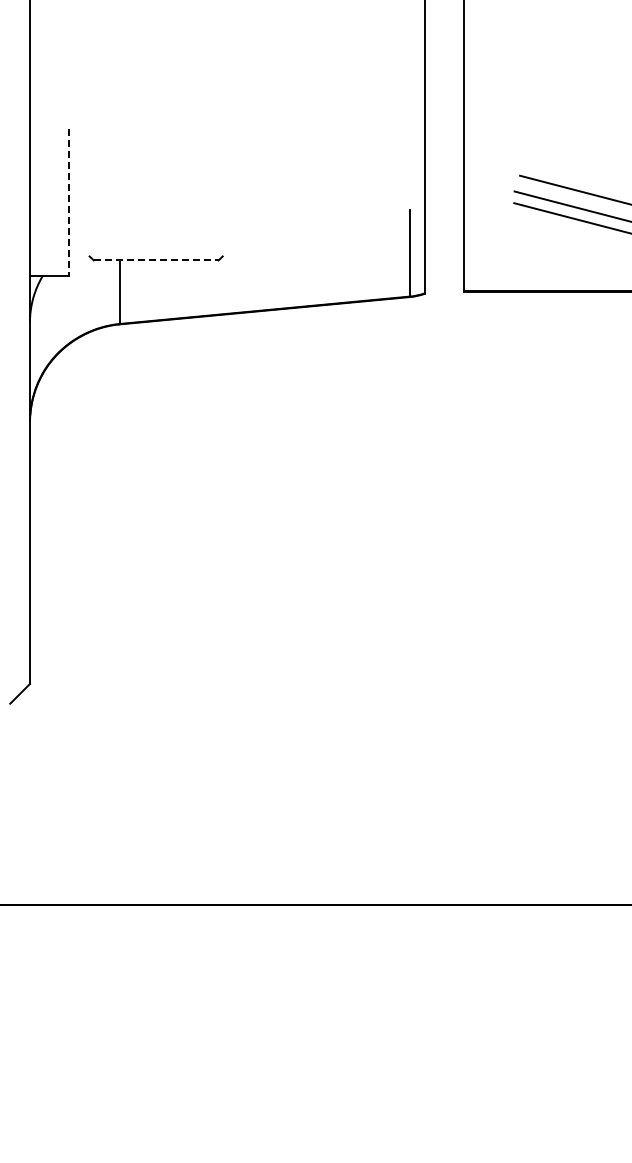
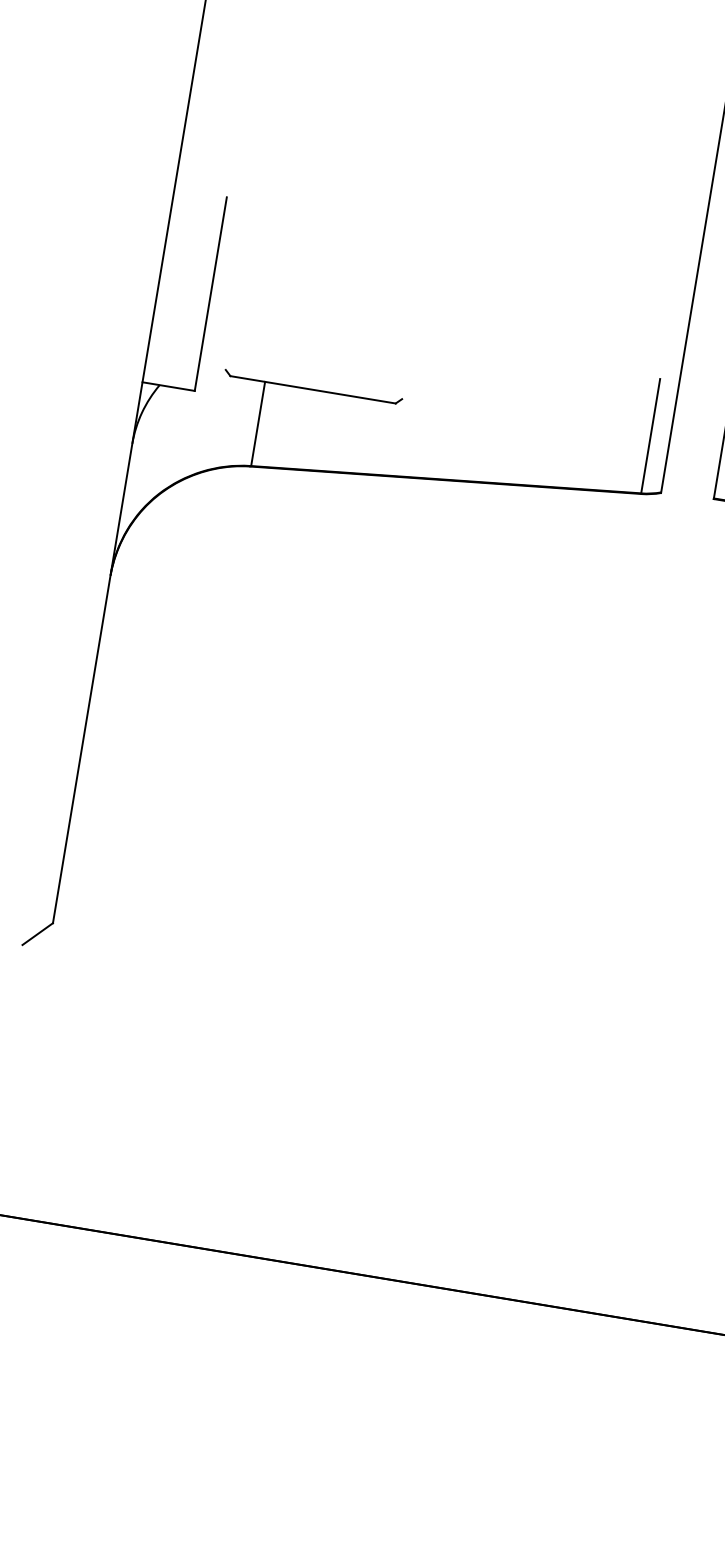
line: (69, 203) -> (210, 295), dashed -> solid
line: (156, 260) -> (313, 389), dashed -> solid

